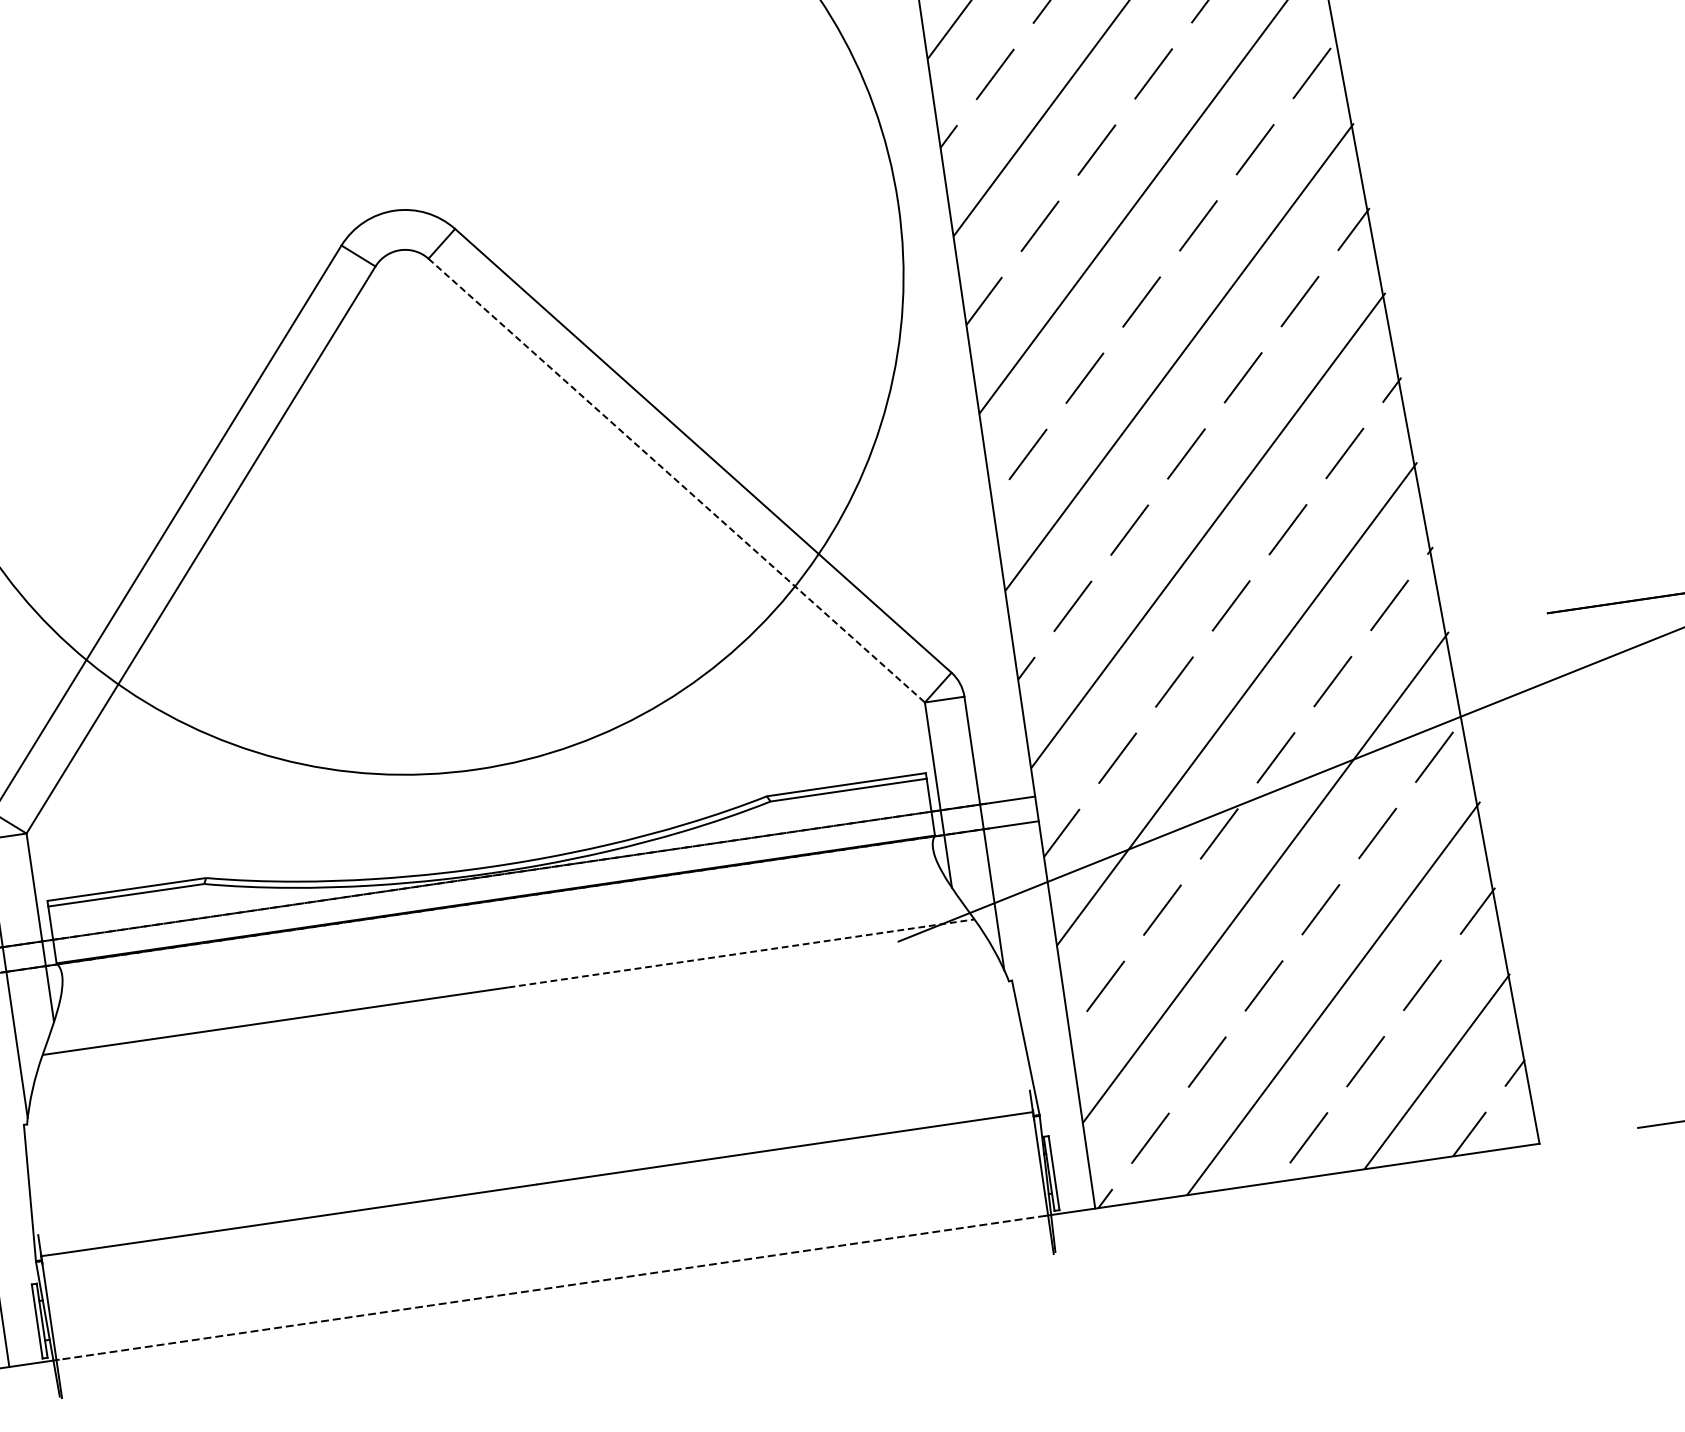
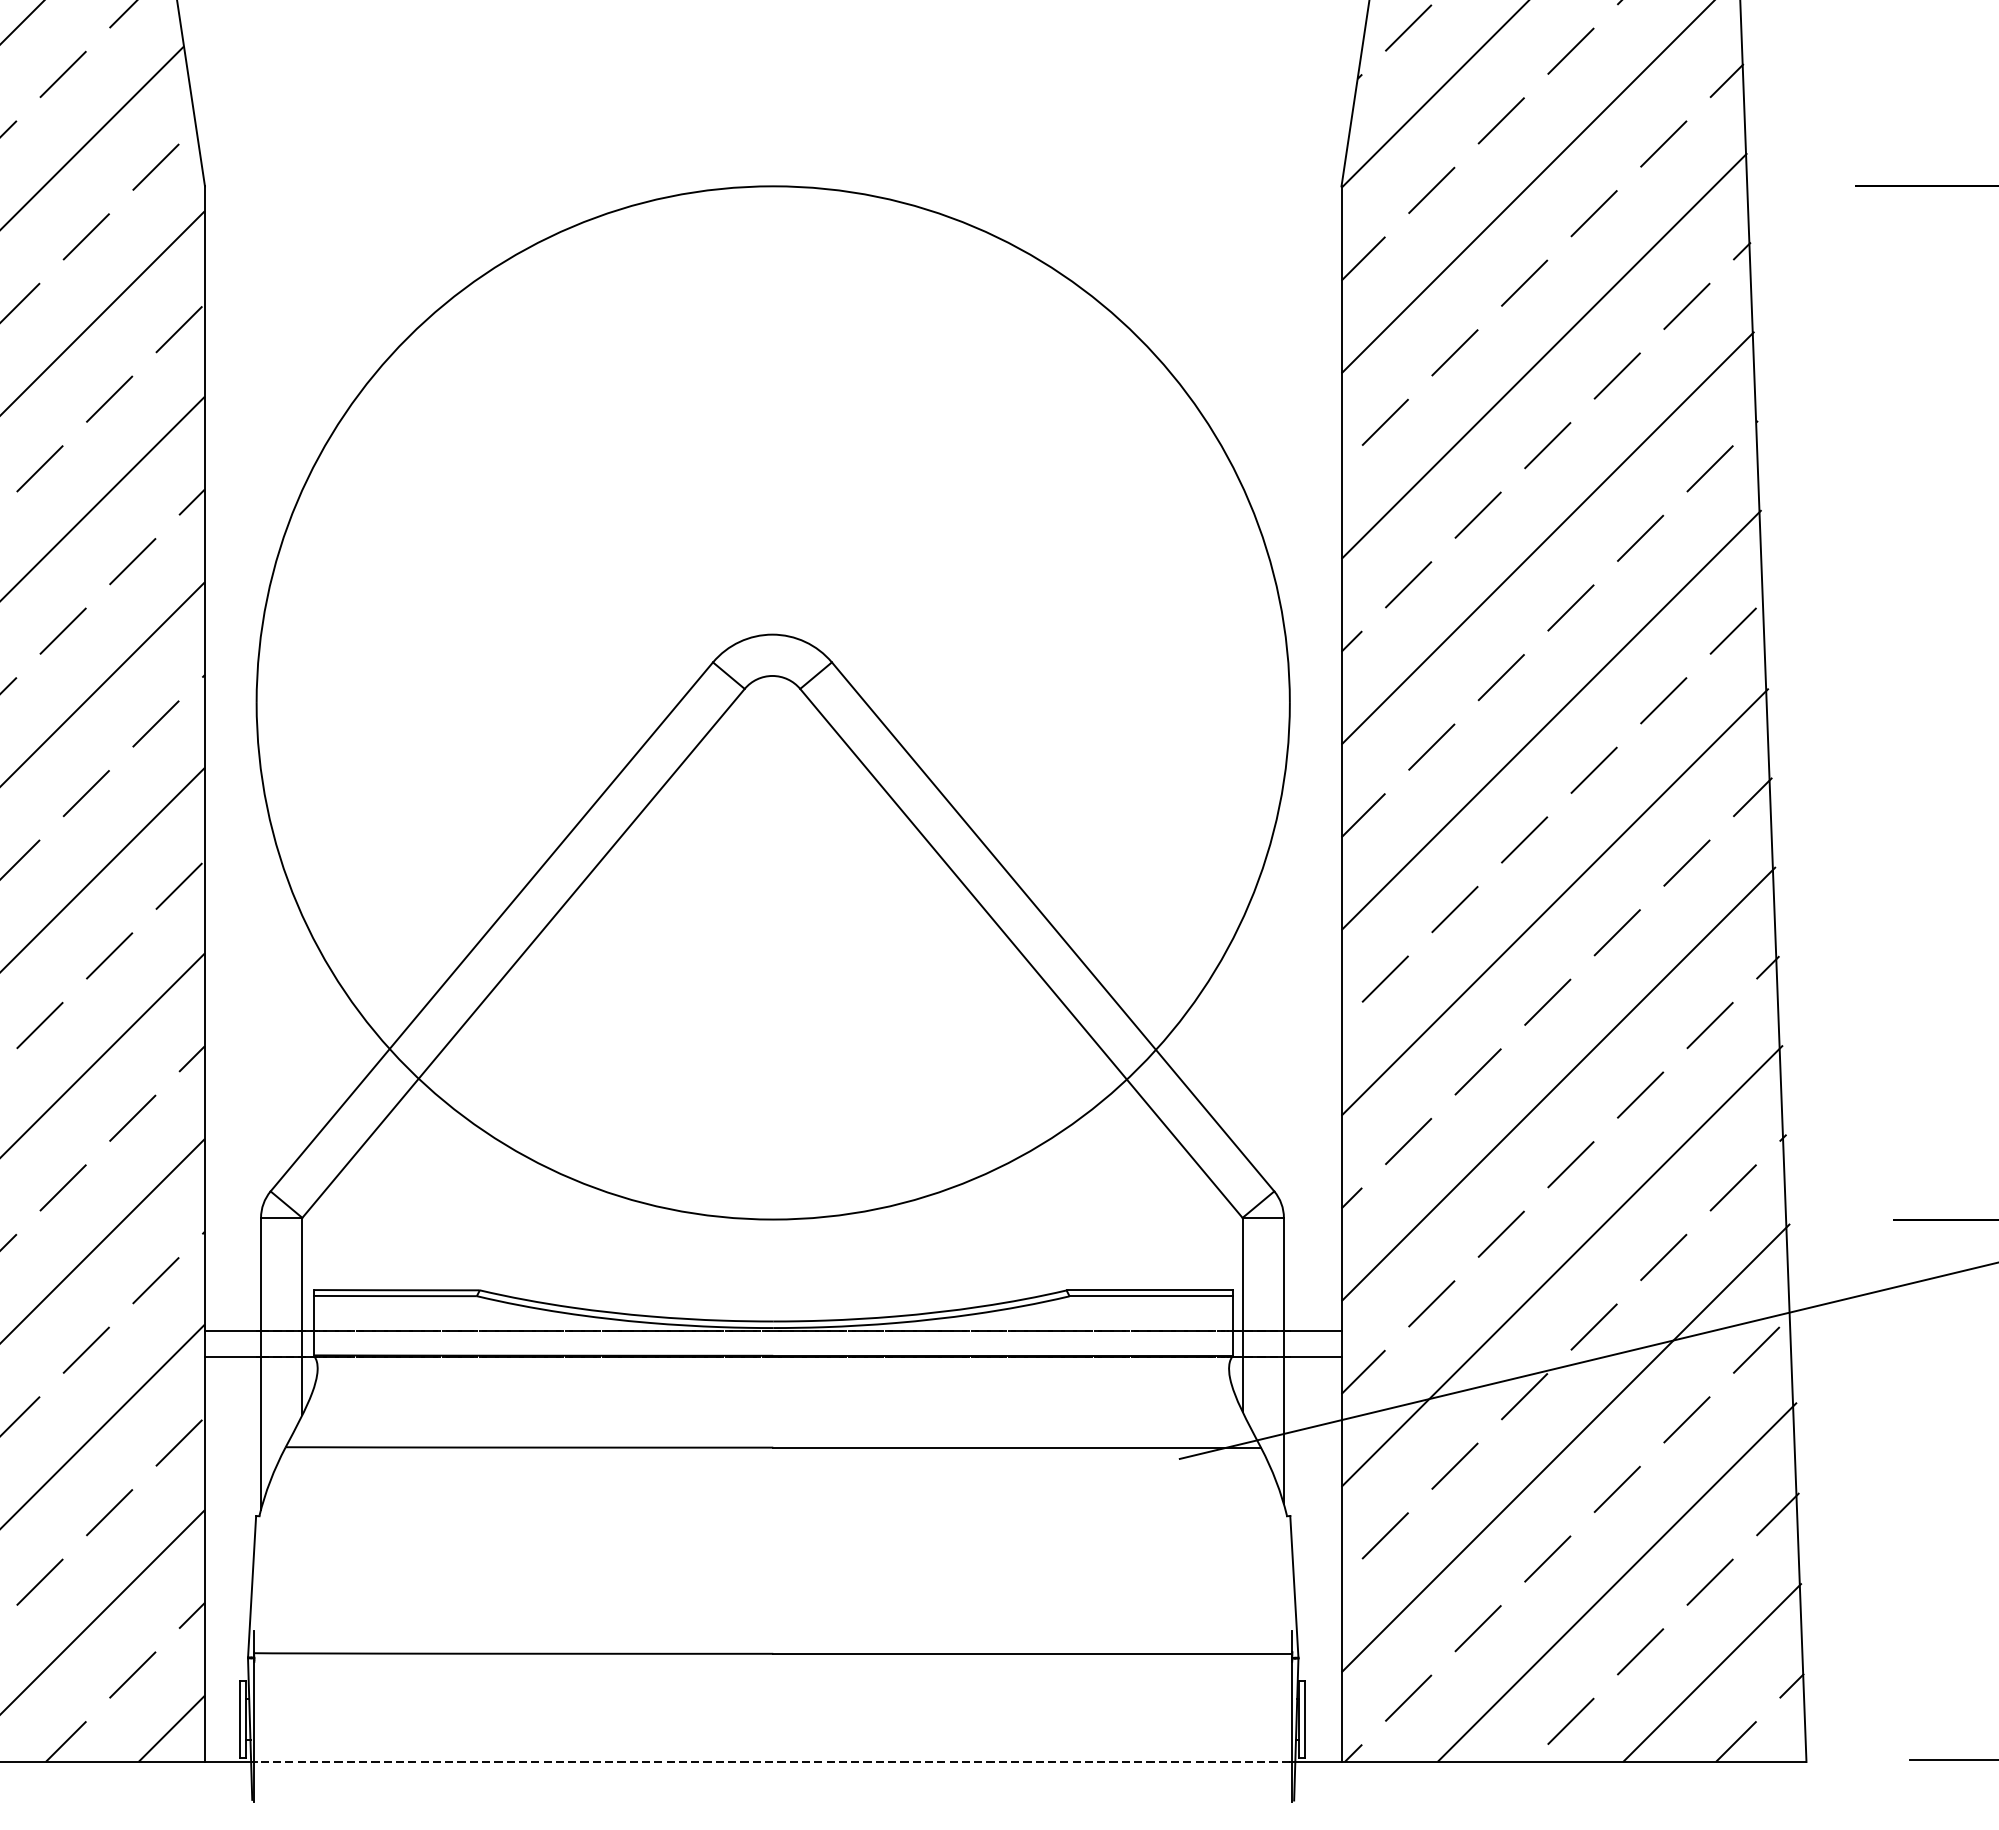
line: (676, 480) -> (1021, 953), dashed -> solid
line: (741, 953) -> (1017, 1447), dashed -> solid

